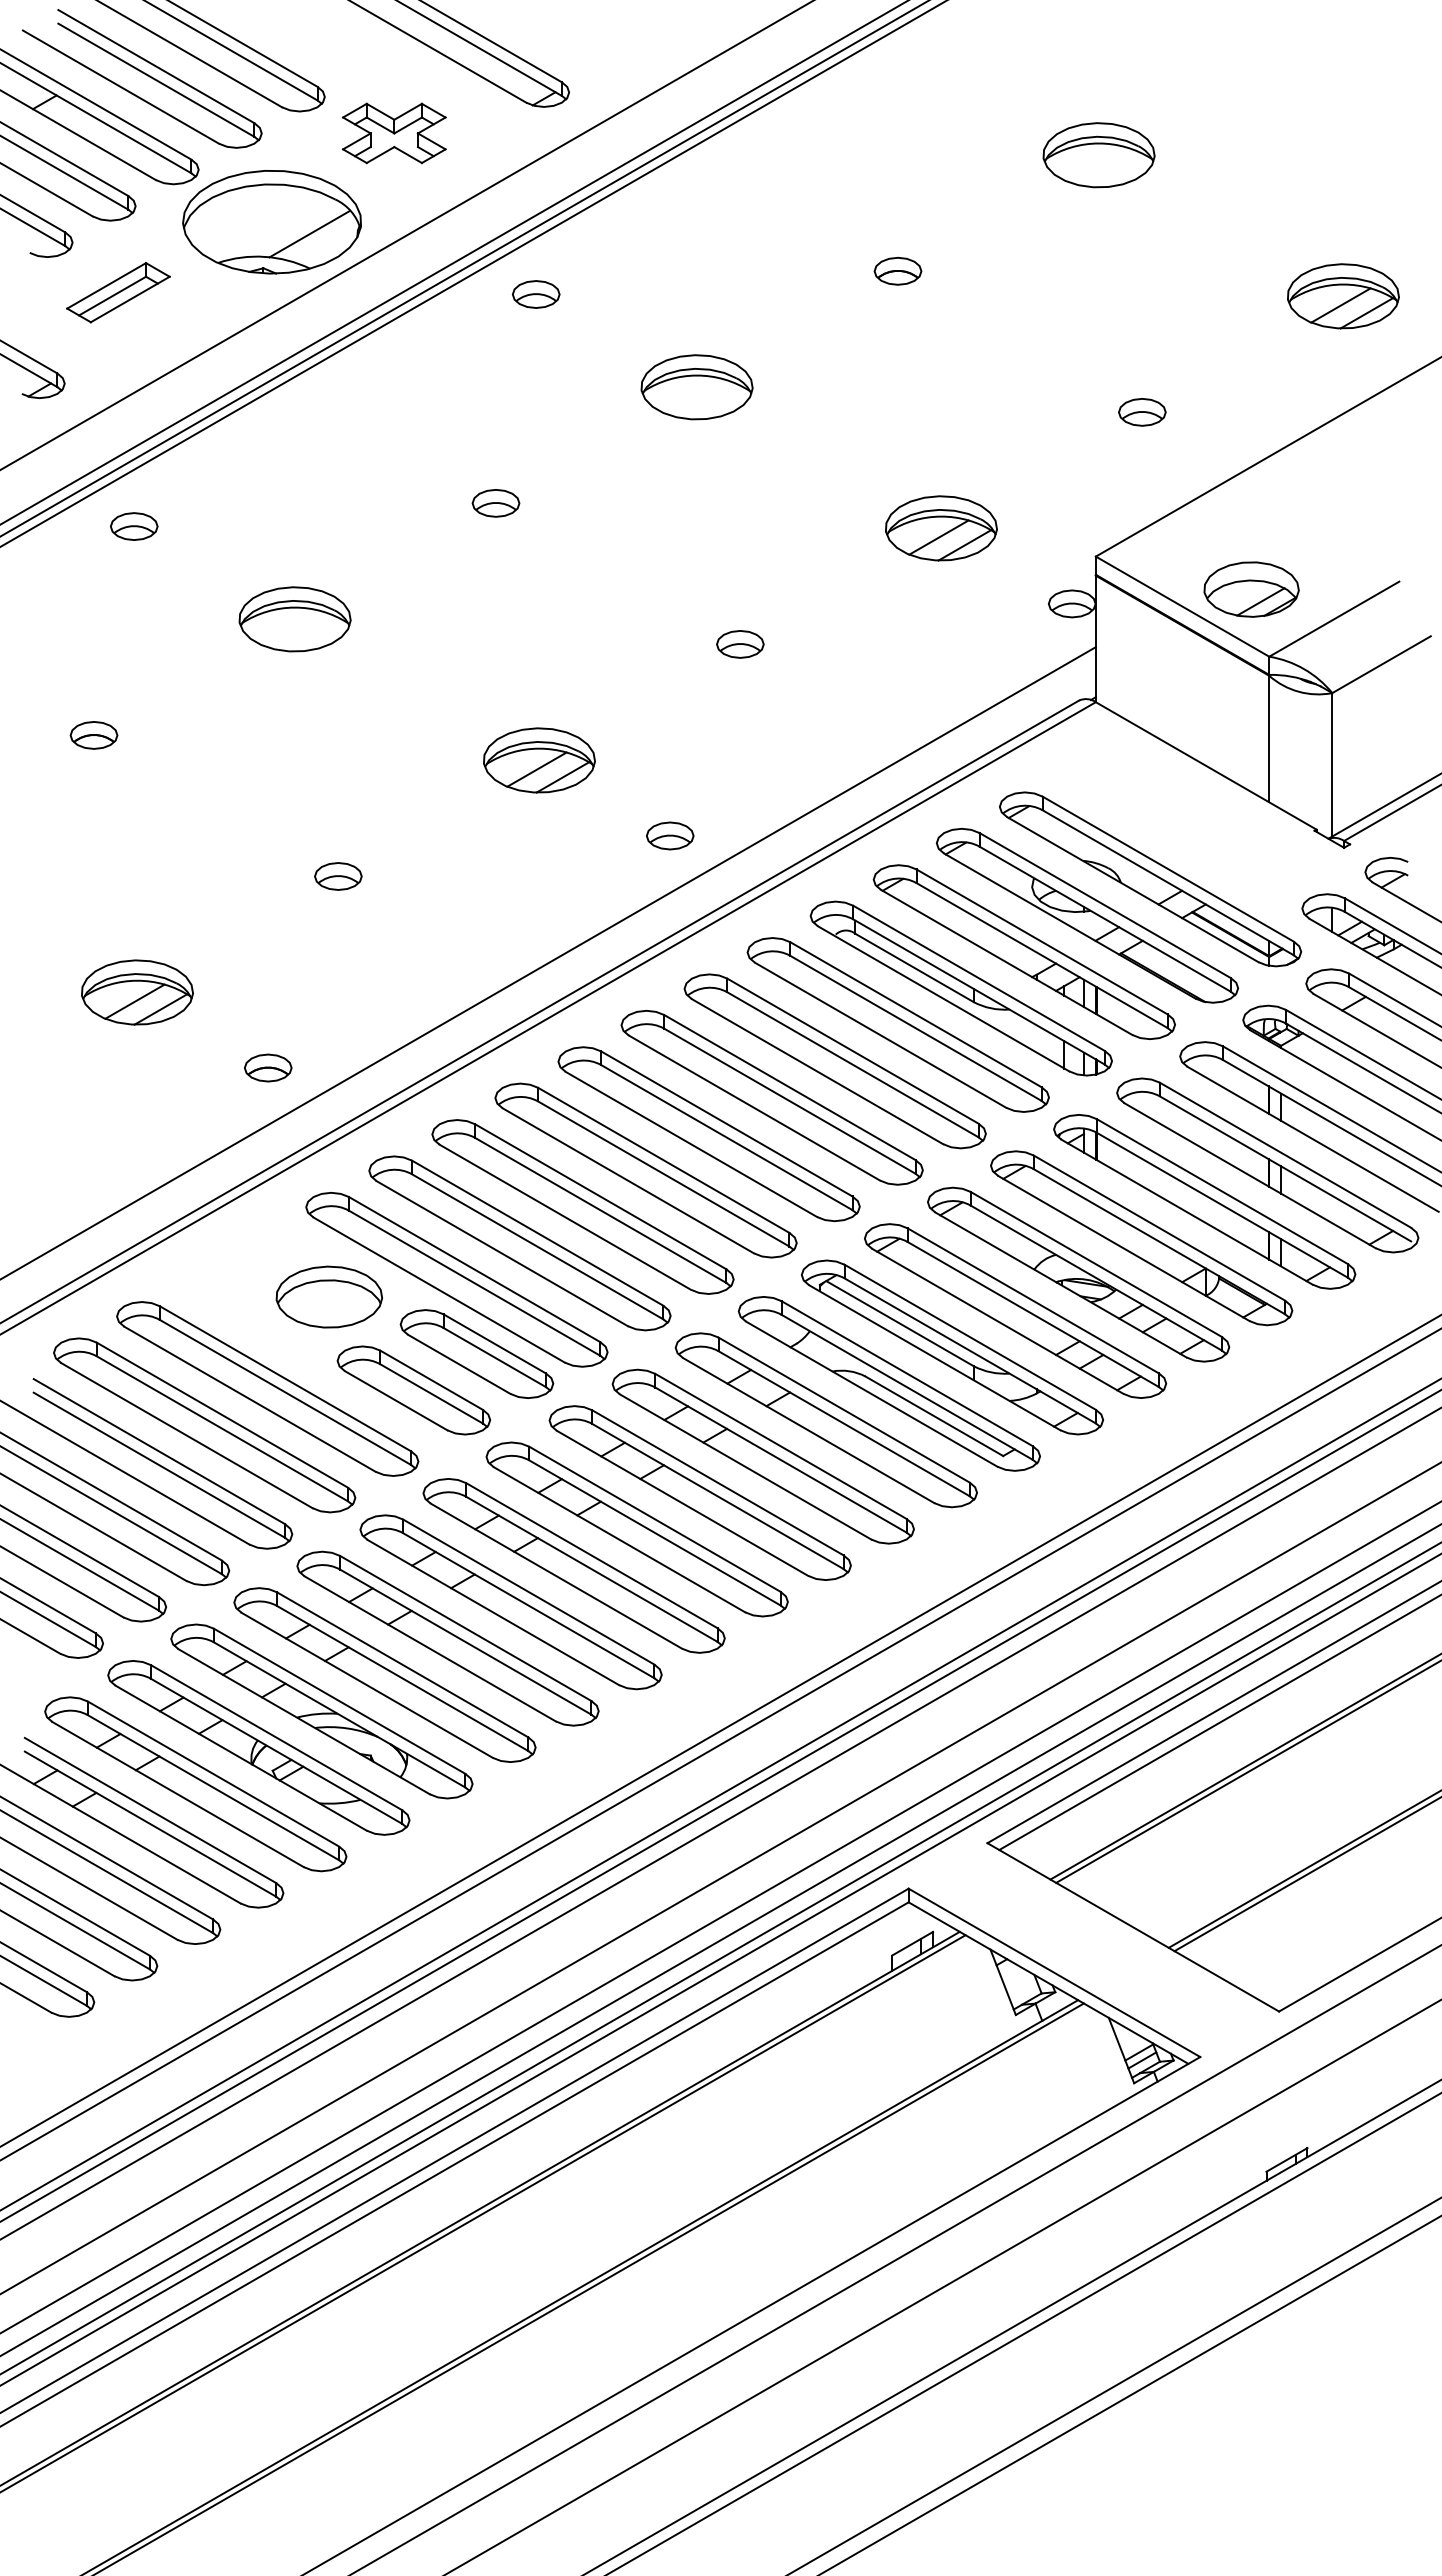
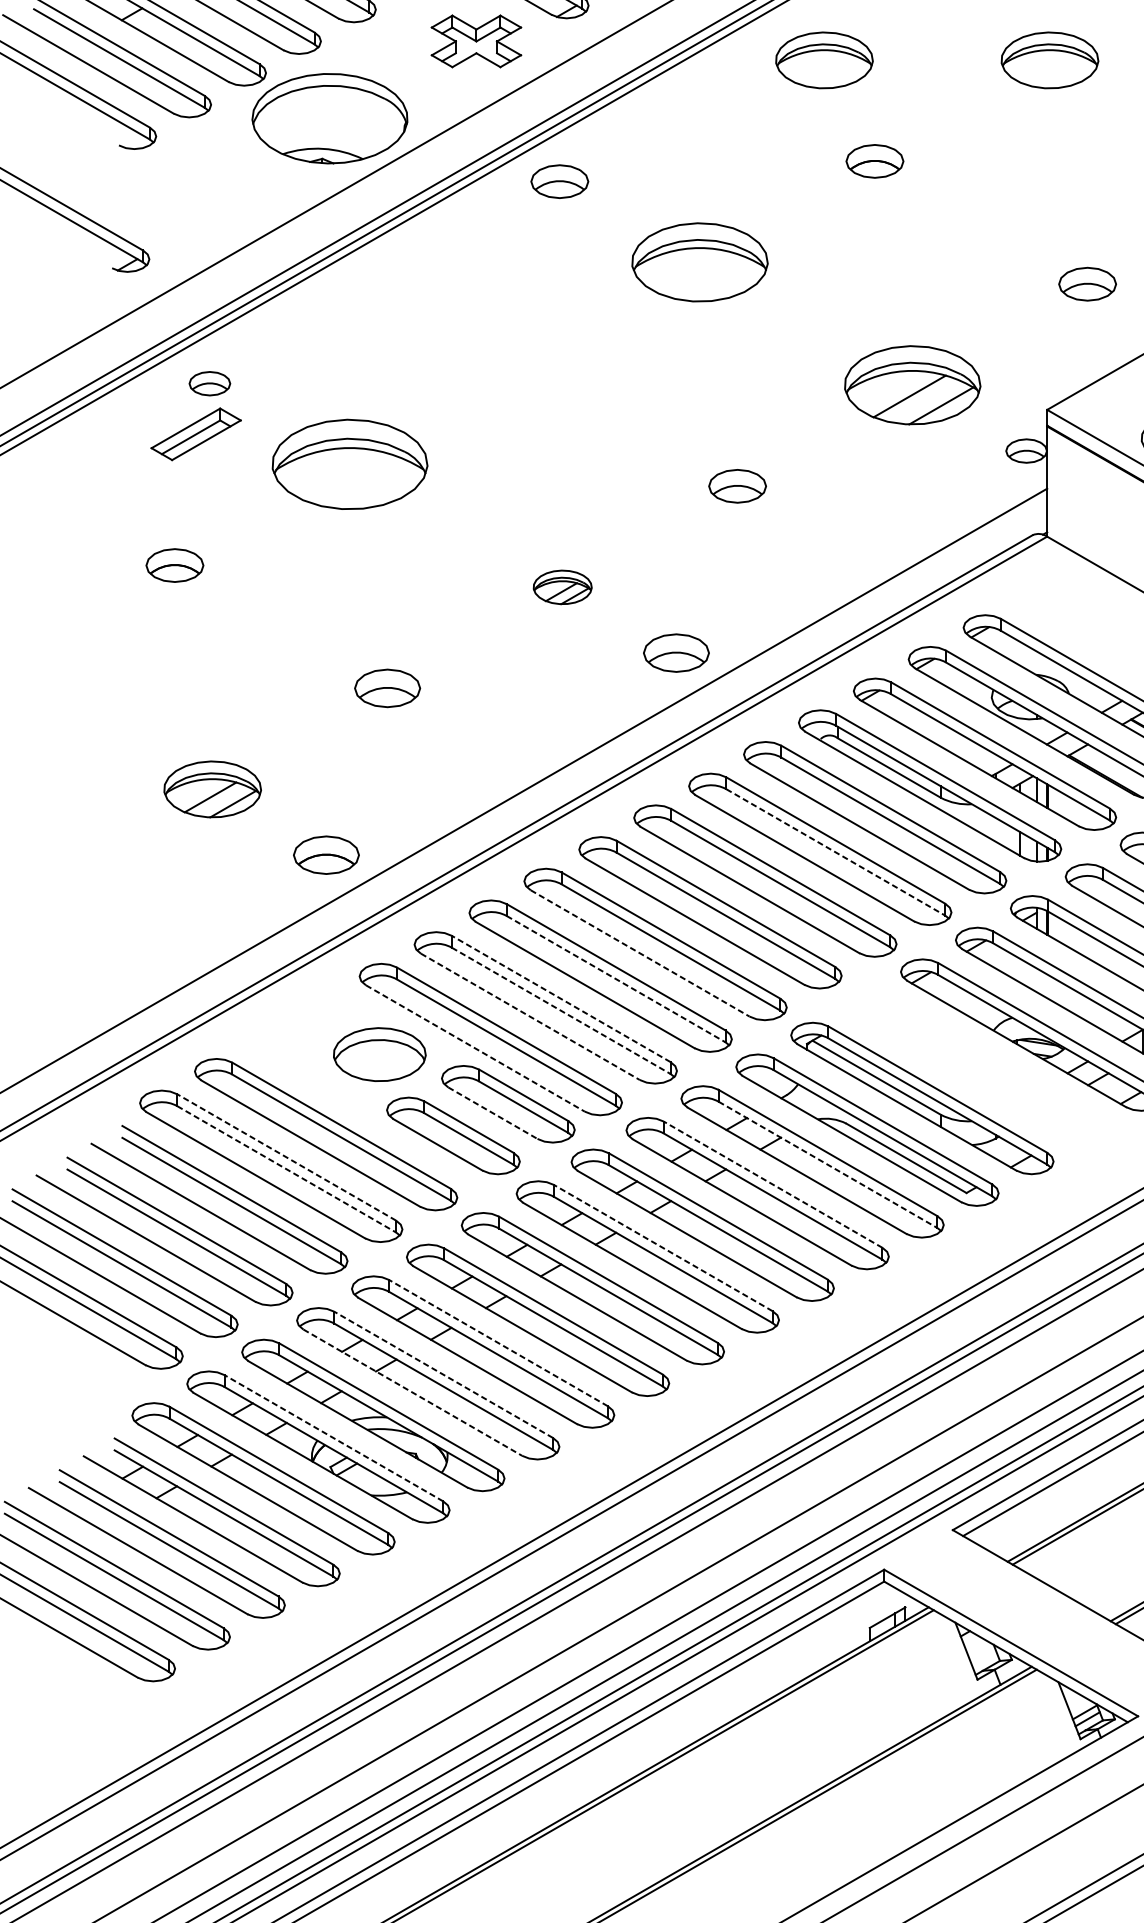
part: (394, 133) -> (476, 41), moved
part: (839, 155) -> (823, 60), added
line: (309, 233) -> (362, 128), removed
part: (897, 271) -> (874, 161), size x1.4
part: (118, 292) -> (196, 434), moved
part: (536, 294) -> (560, 181), size x1.4
part: (696, 387) -> (699, 262), size x1.4
part: (1142, 412) -> (1087, 284), size x1.4
part: (495, 503) -> (524, 363), removed
part: (941, 528) -> (912, 385), size x1.4
part: (294, 619) -> (349, 464), size x1.6
part: (740, 644) -> (737, 486), size x1.4
part: (93, 735) -> (174, 565), size x1.4
part: (539, 760) -> (562, 587), size x0.6
part: (670, 835) -> (676, 652), size x1.6
part: (338, 876) -> (387, 688), size x1.6
line: (853, 1065) -> (836, 852), solid -> dashed
part: (268, 1067) -> (326, 854), size x1.6
line: (628, 1181) -> (640, 953), solid -> dashed
line: (601, 1210) -> (616, 979), solid -> dashed
line: (537, 1232) -> (561, 998), solid -> dashed
line: (538, 1247) -> (561, 1011), solid -> dashed
line: (502, 1253) -> (530, 1016), solid -> dashed
line: (439, 1290) -> (475, 1048), solid -> dashed
part: (1015, 1310) -> (977, 1066), removed
line: (459, 1364) -> (493, 1113), solid -> dashed
line: (221, 1414) -> (285, 1156), solid -> dashed
line: (844, 1423) -> (828, 1164), solid -> dashed
line: (222, 1429) -> (286, 1169), solid -> dashed
line: (780, 1446) -> (772, 1184), solid -> dashed
line: (654, 1519) -> (662, 1248), solid -> dashed
line: (465, 1628) -> (498, 1343), solid -> dashed
line: (402, 1664) -> (443, 1374), solid -> dashed
line: (367, 1685) -> (413, 1392), solid -> dashed
line: (276, 1737) -> (333, 1438), solid -> dashed

